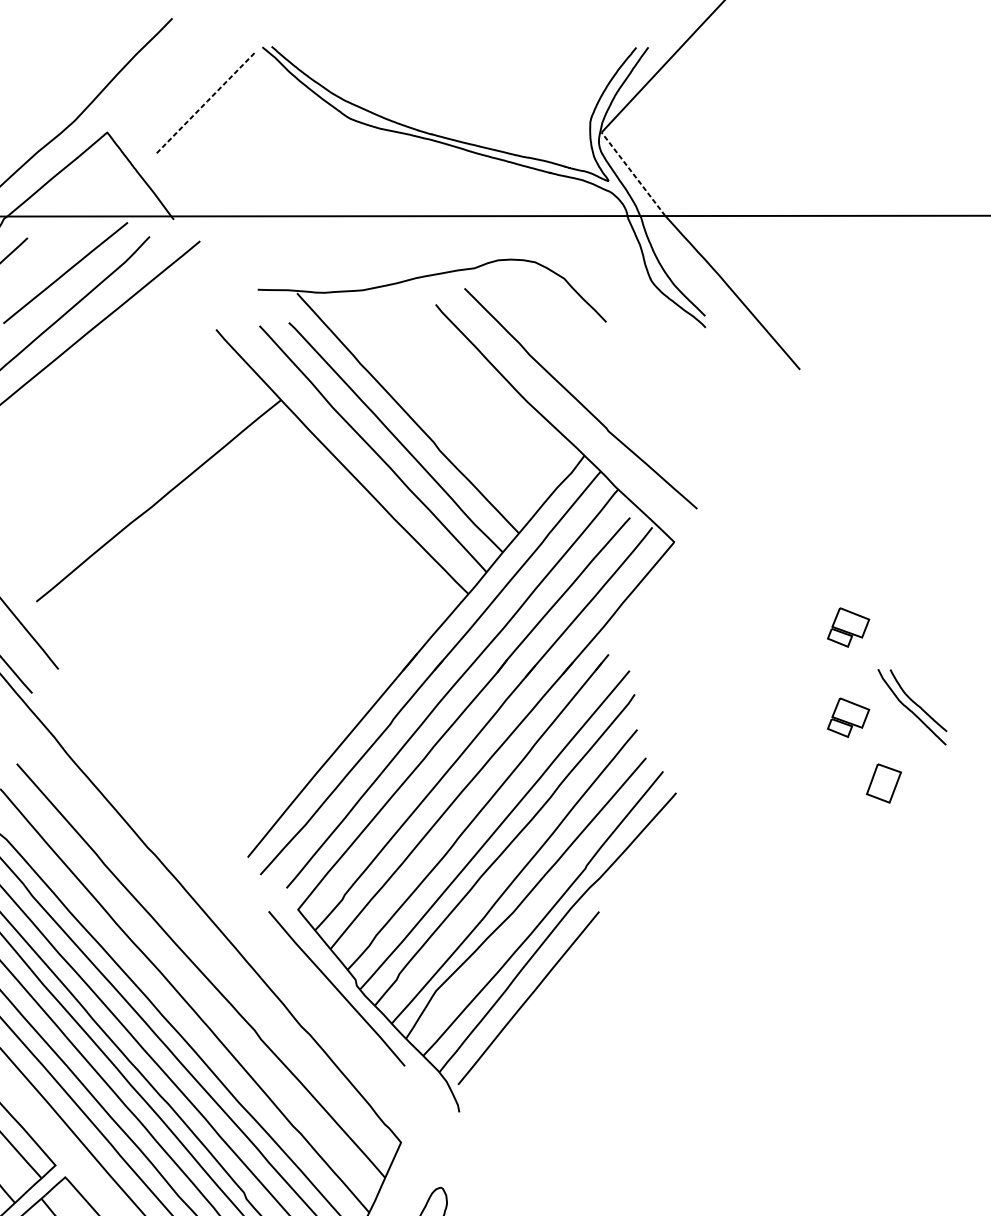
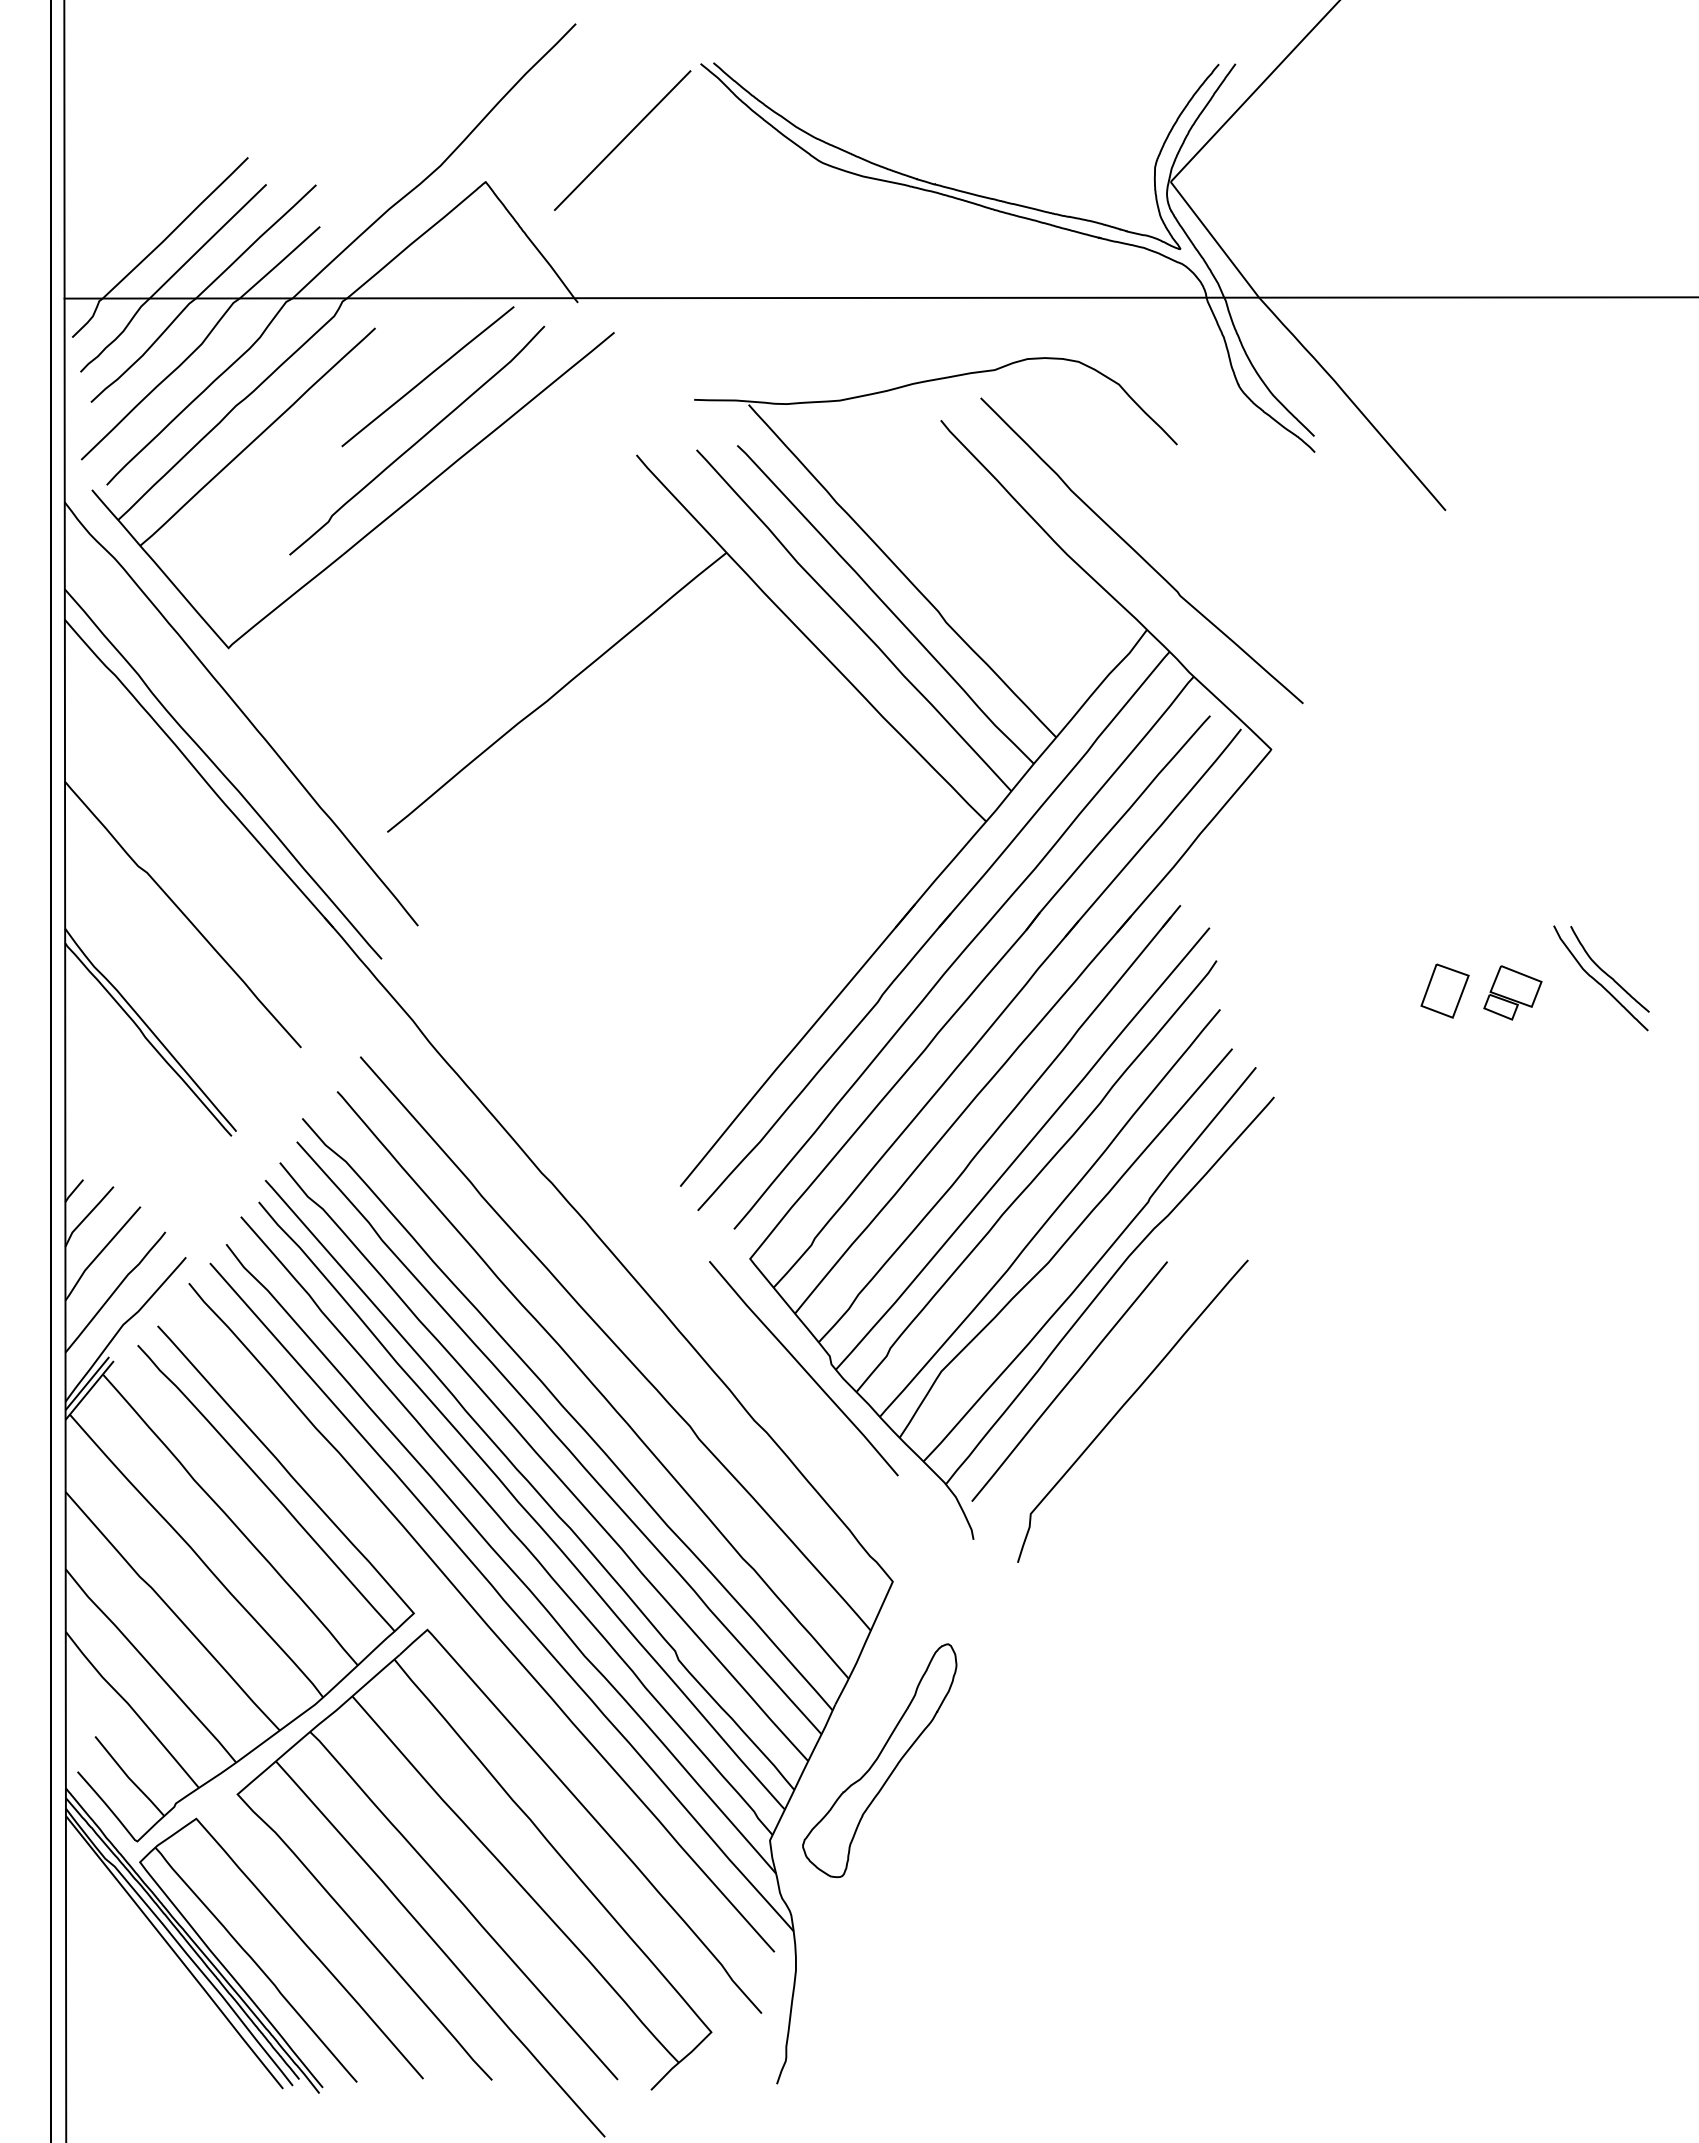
line: (206, 102) -> (623, 140), dashed -> solid
line: (633, 173) -> (1214, 238), dashed -> solid
part: (848, 627) -> (1512, 867), removed
part: (883, 783) -> (1444, 990), moved
curve: (569, 1013) -> (1126, 1403), added

